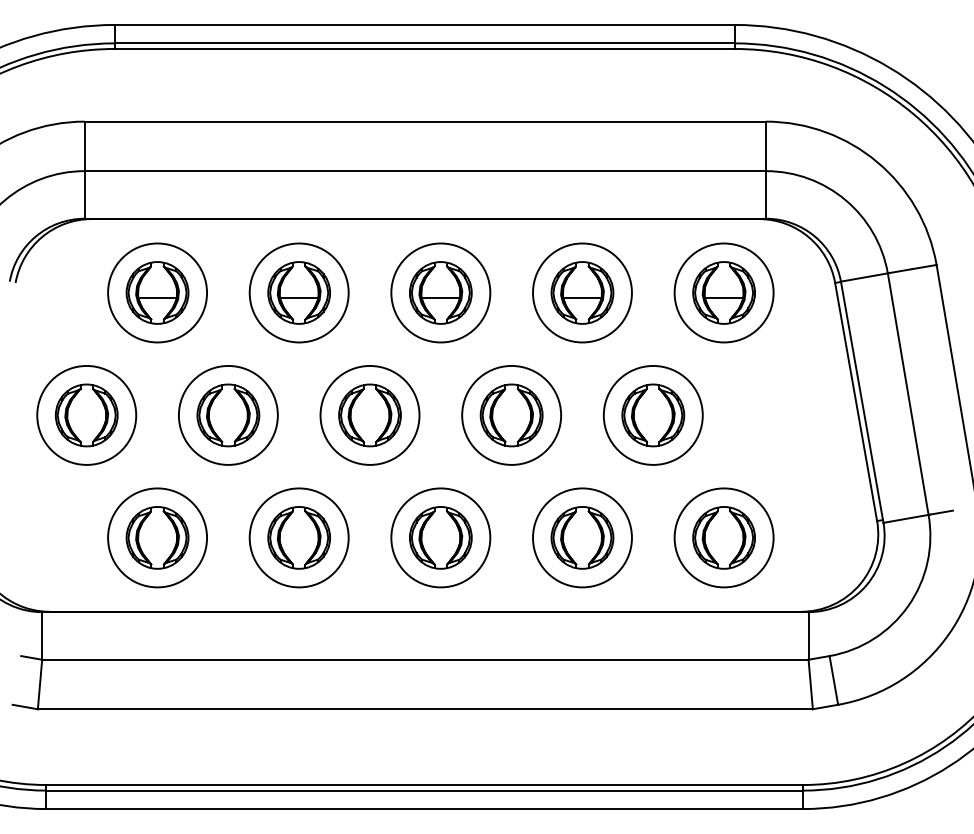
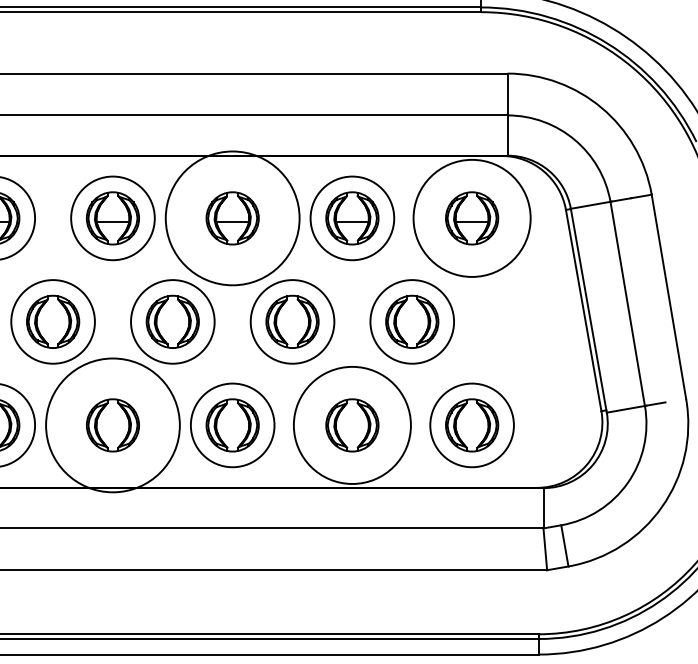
circle: (440, 292) -> (232, 217), size x1.6
circle: (723, 292) -> (471, 217), size x1.4
circle: (298, 537) -> (112, 425), size x1.6
circle: (582, 537) -> (352, 425), size x1.4

